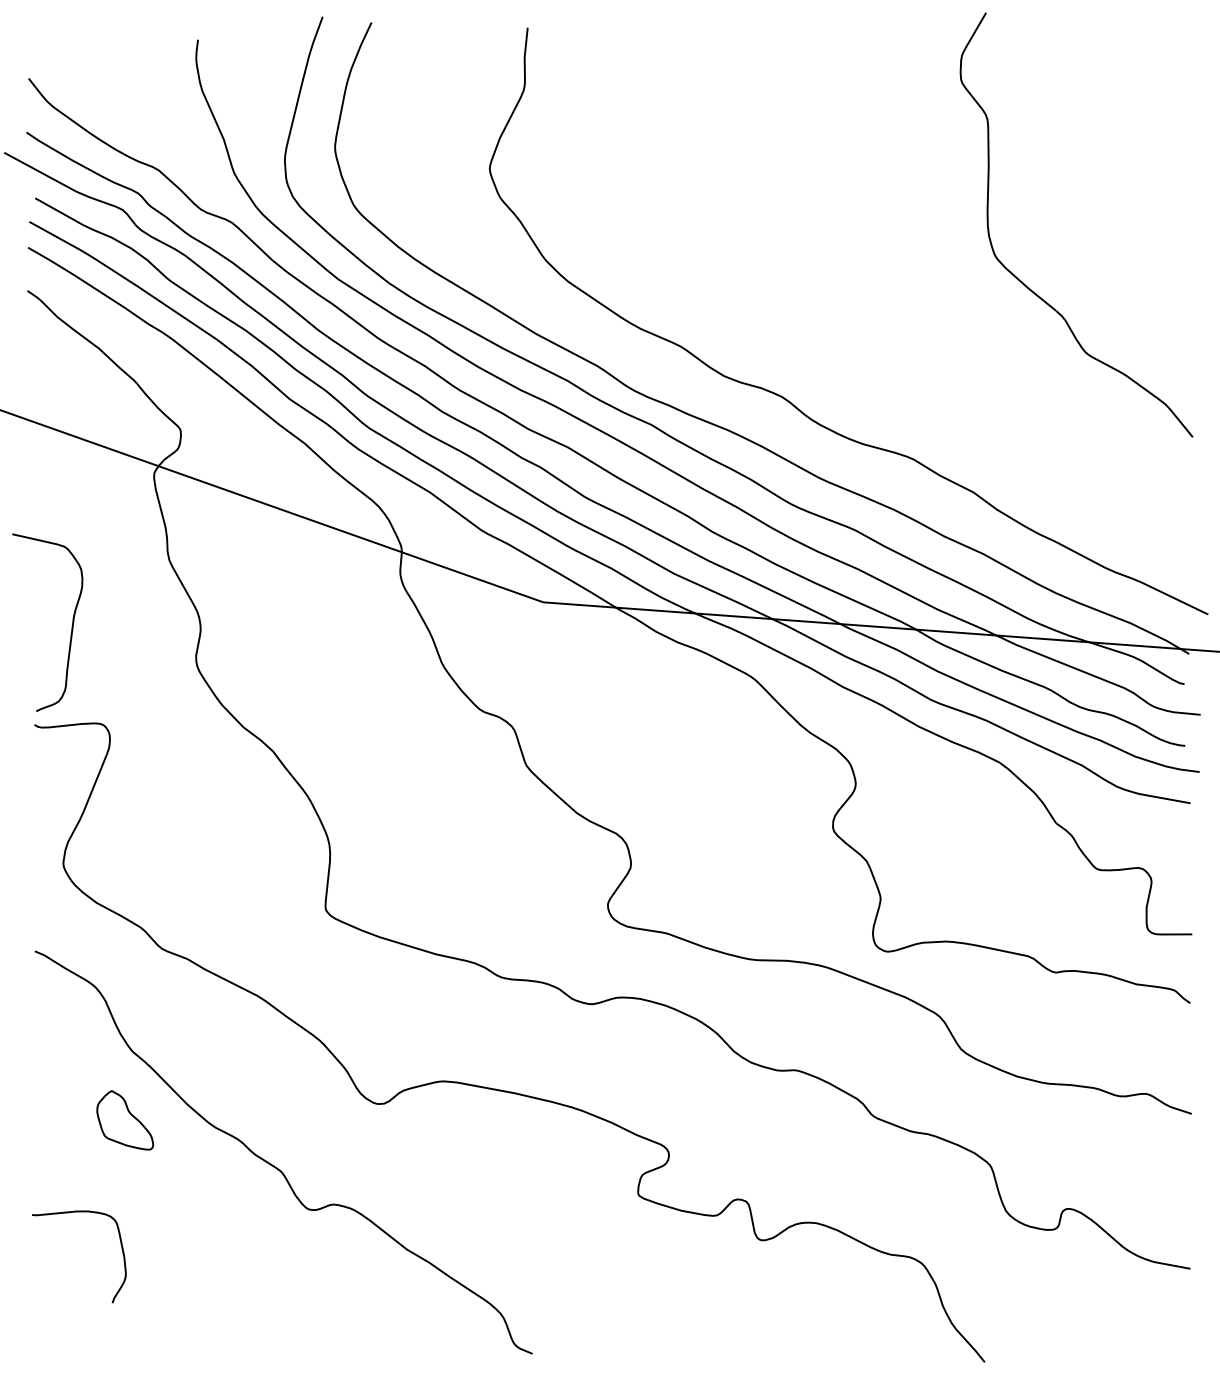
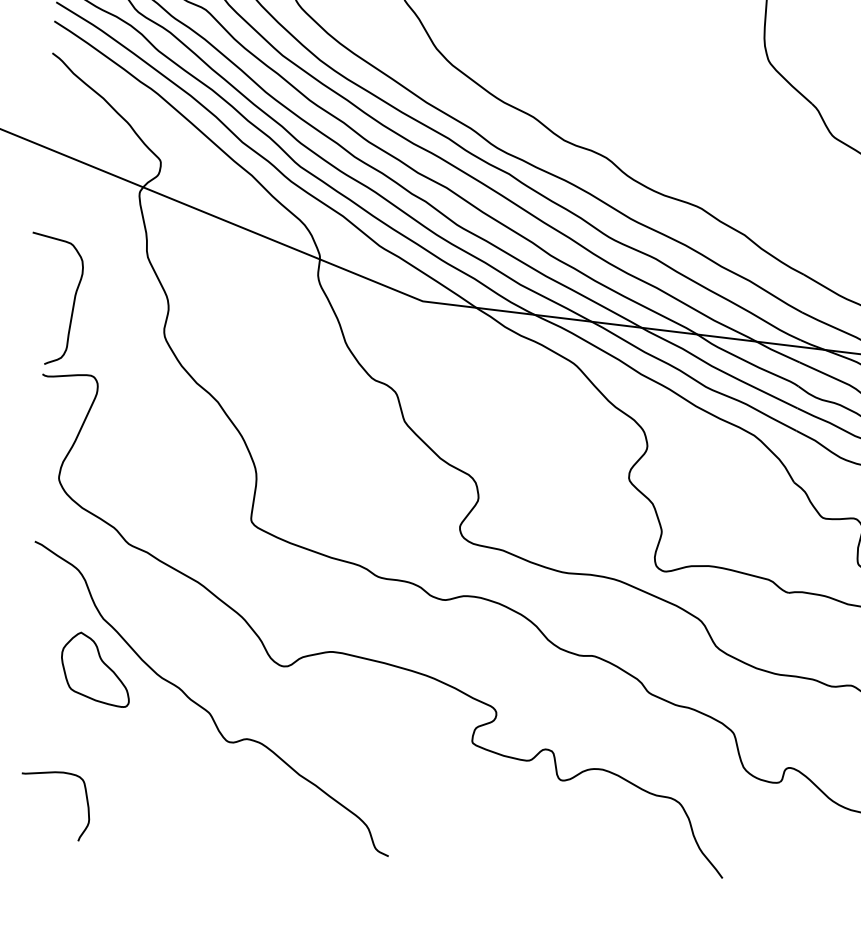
part: (124, 1120) -> (95, 669), size x1.67
curve: (121, 1249) -> (86, 801), moved

